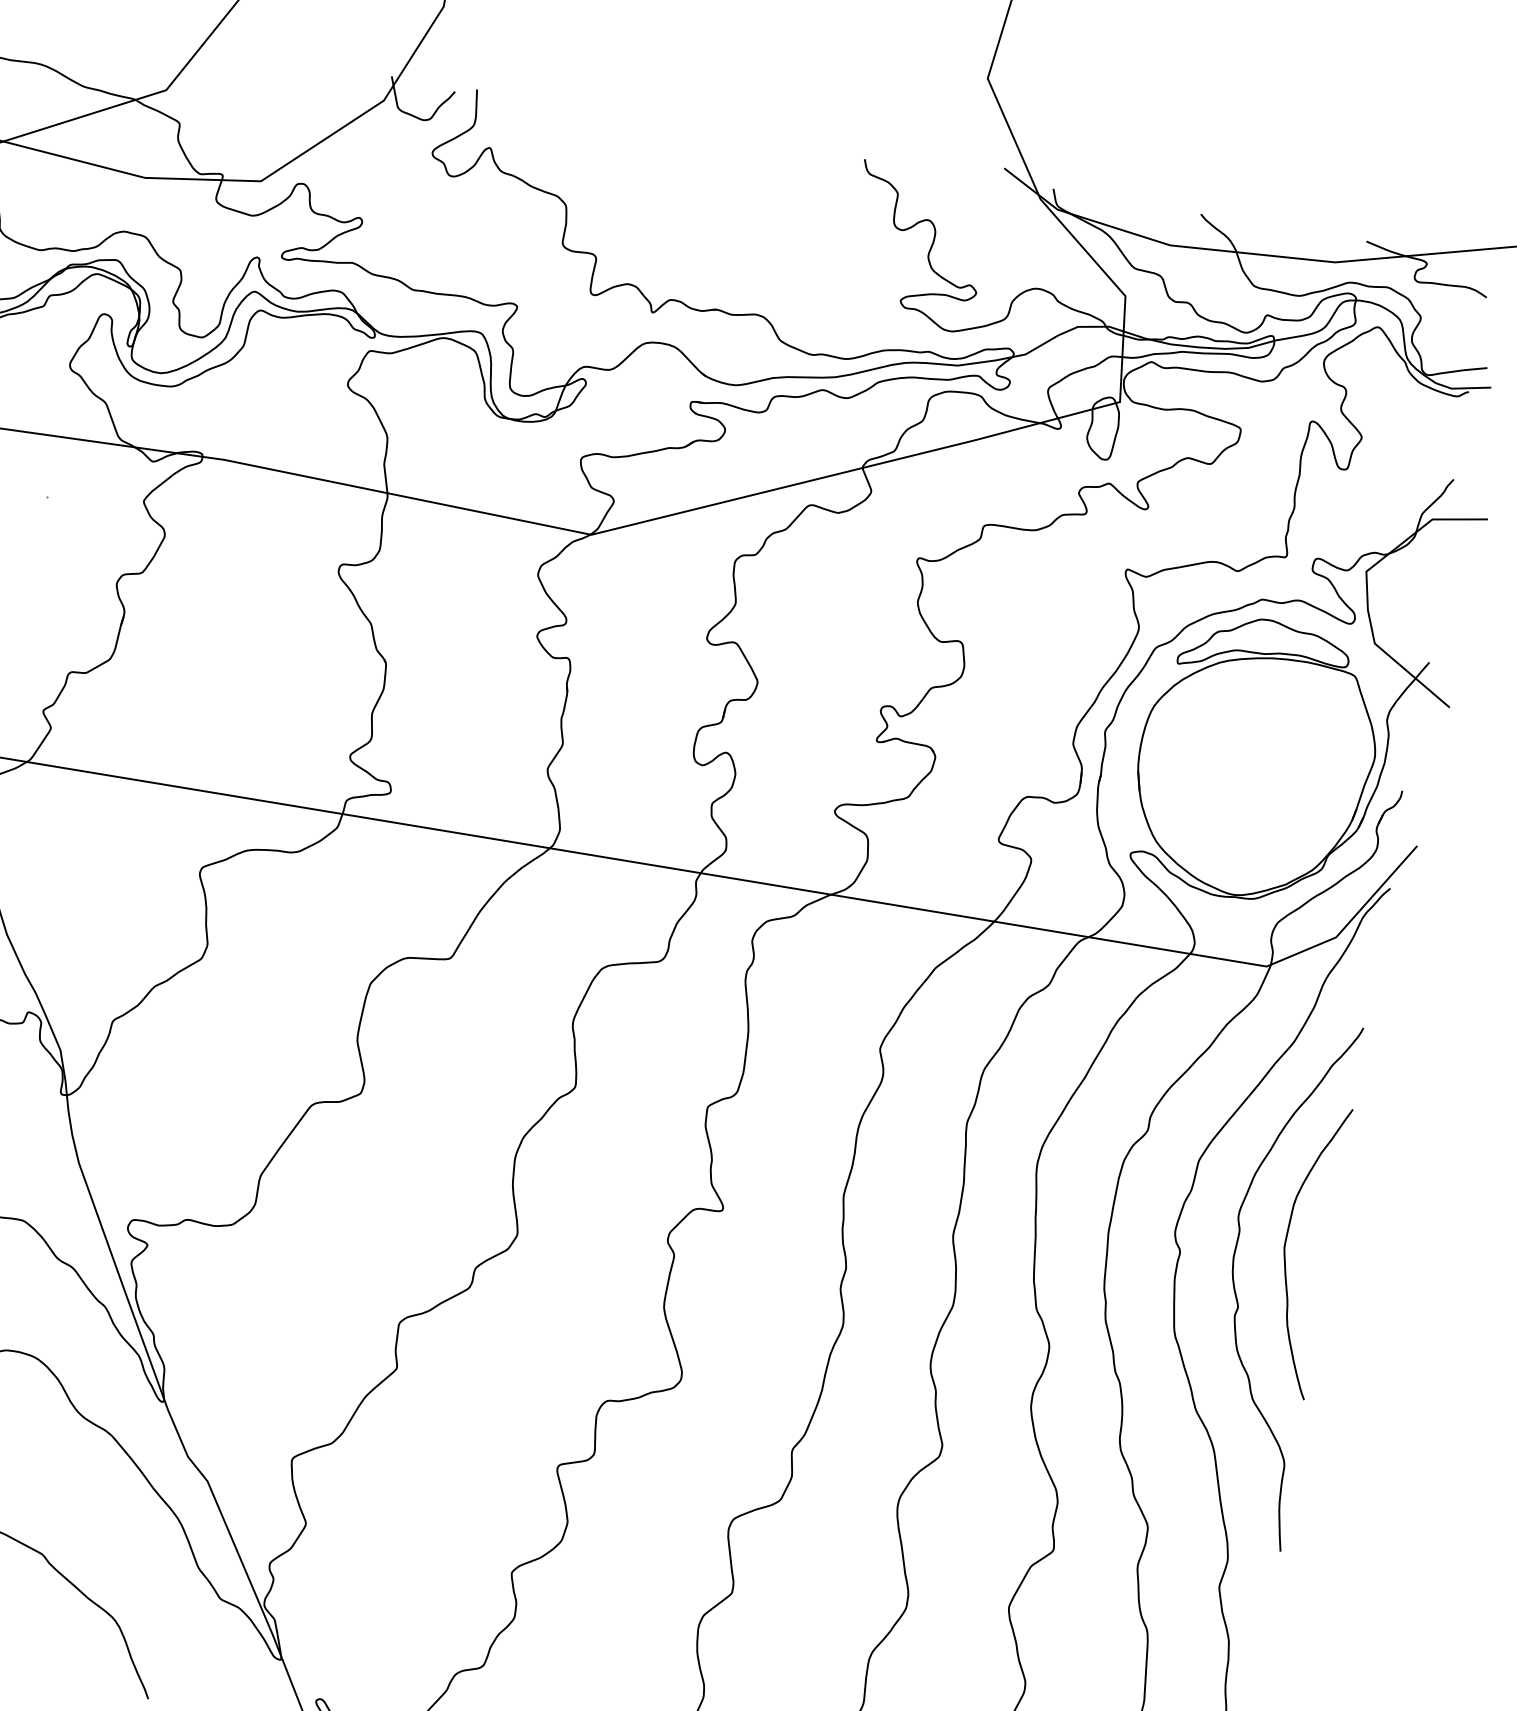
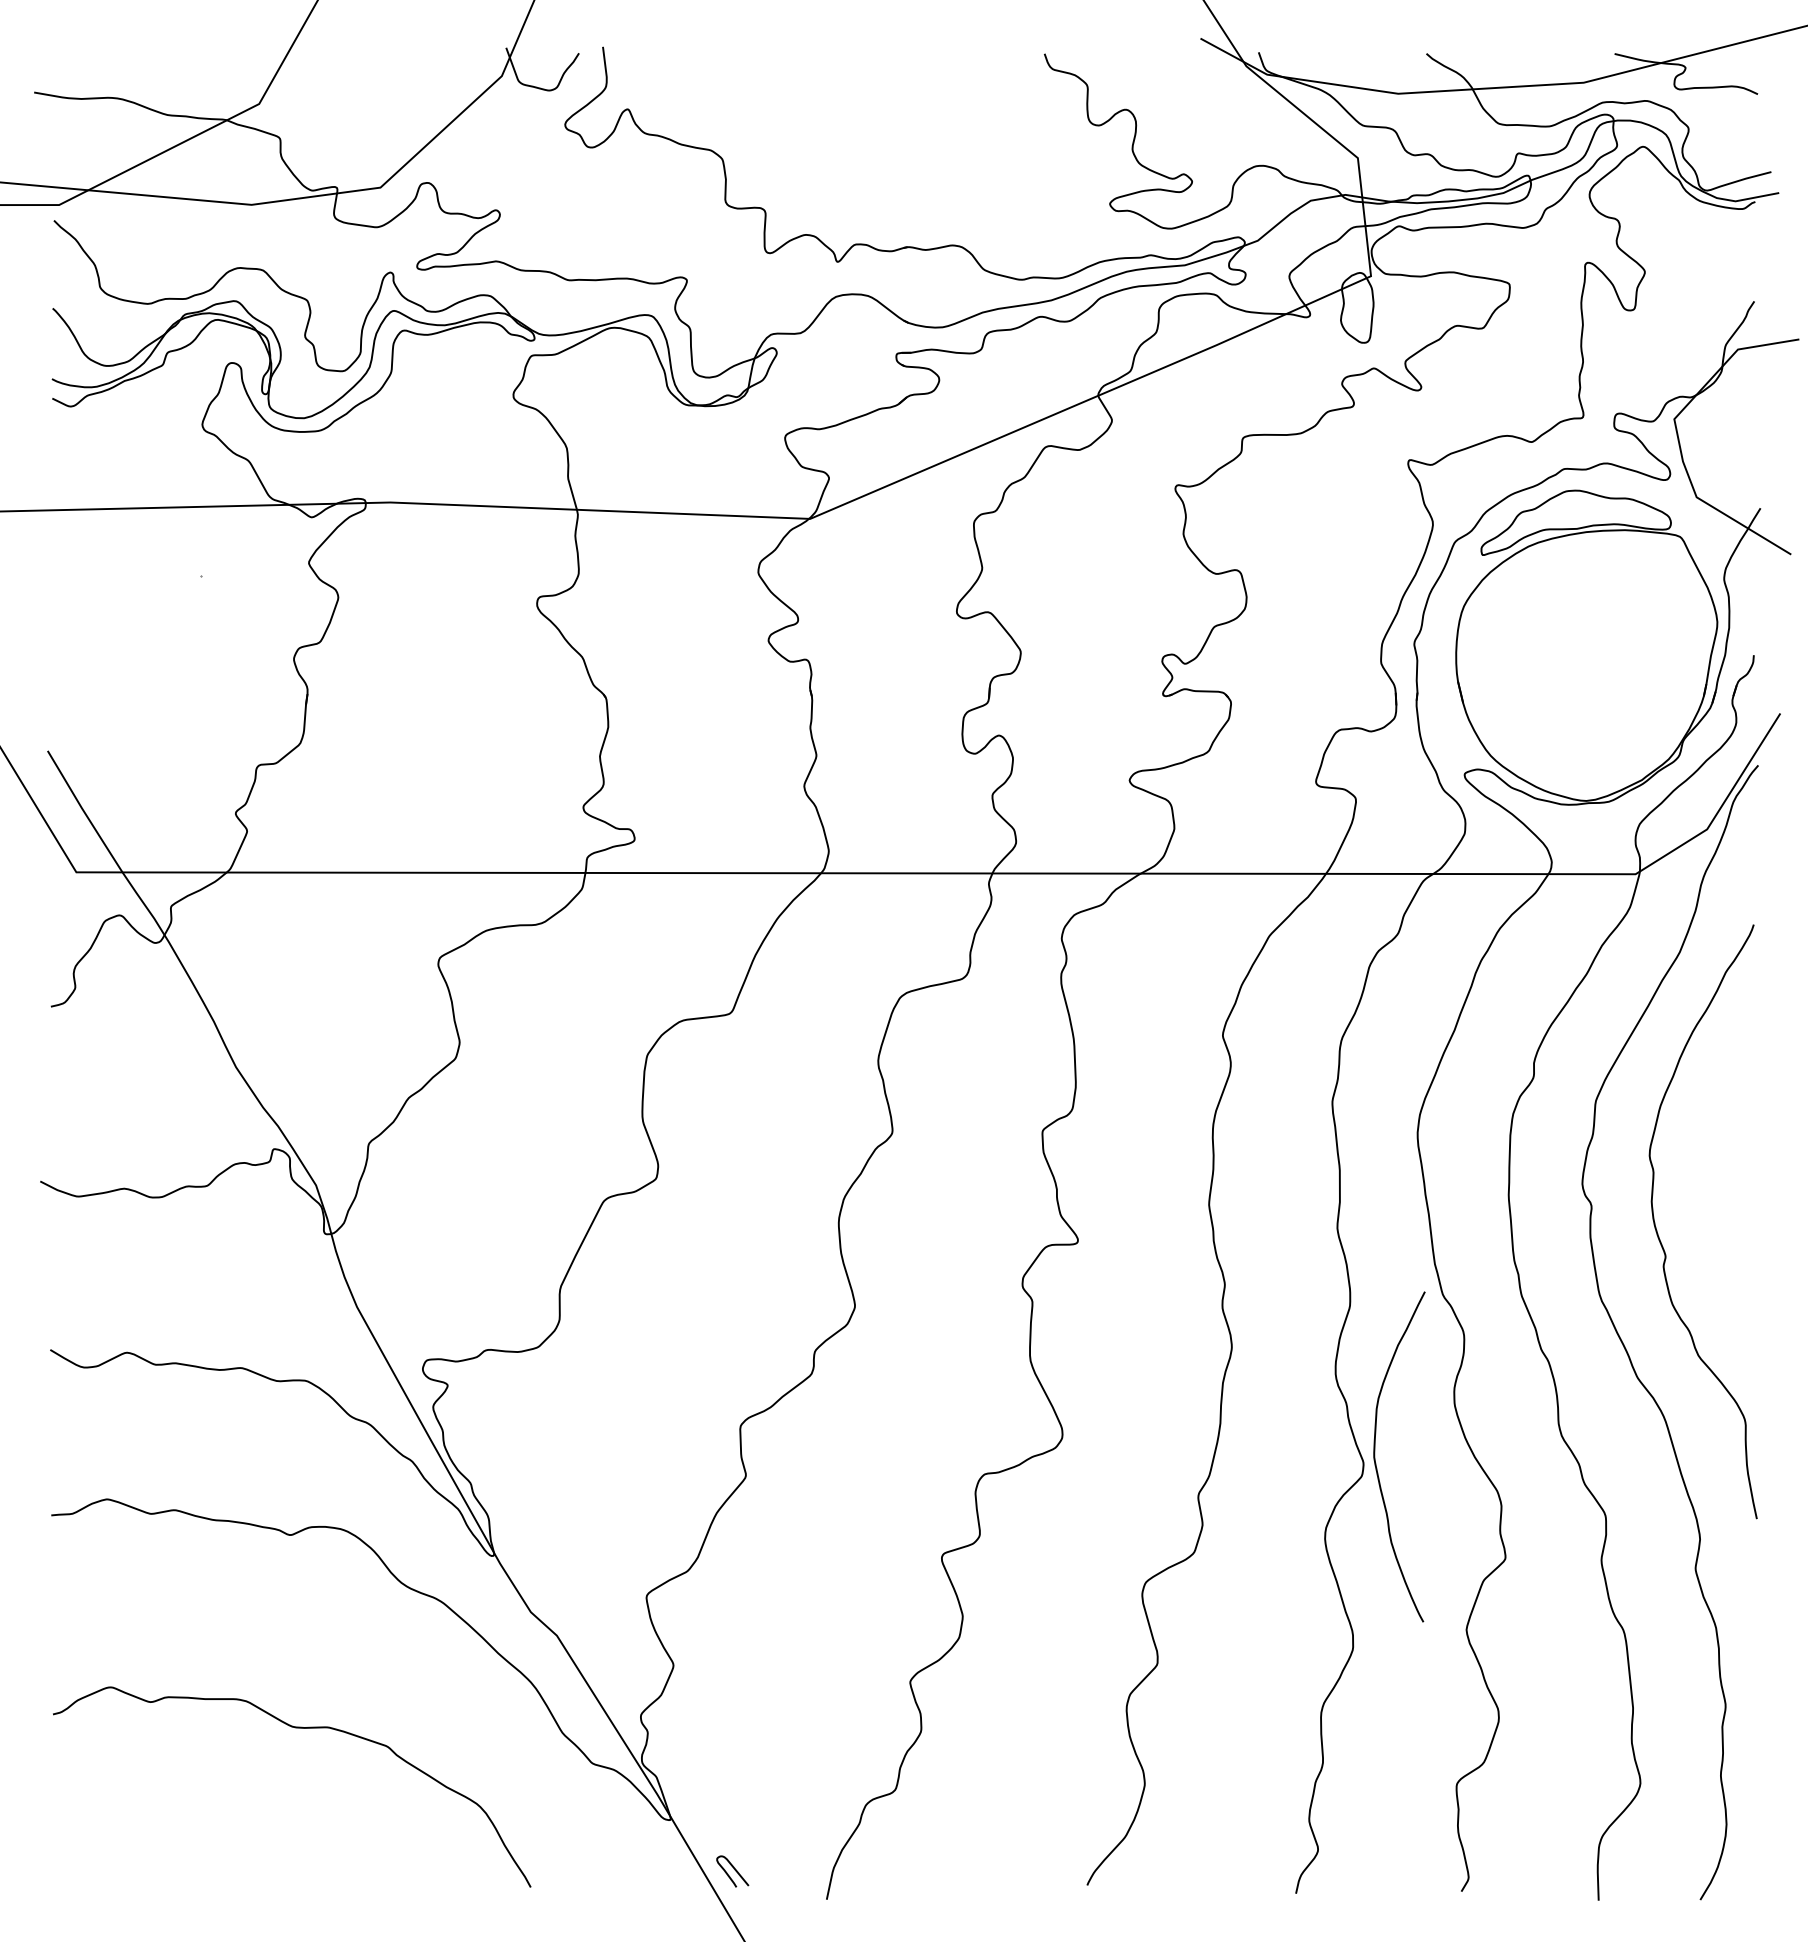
curve: (1285, 1247) -> (1375, 1456), moved

